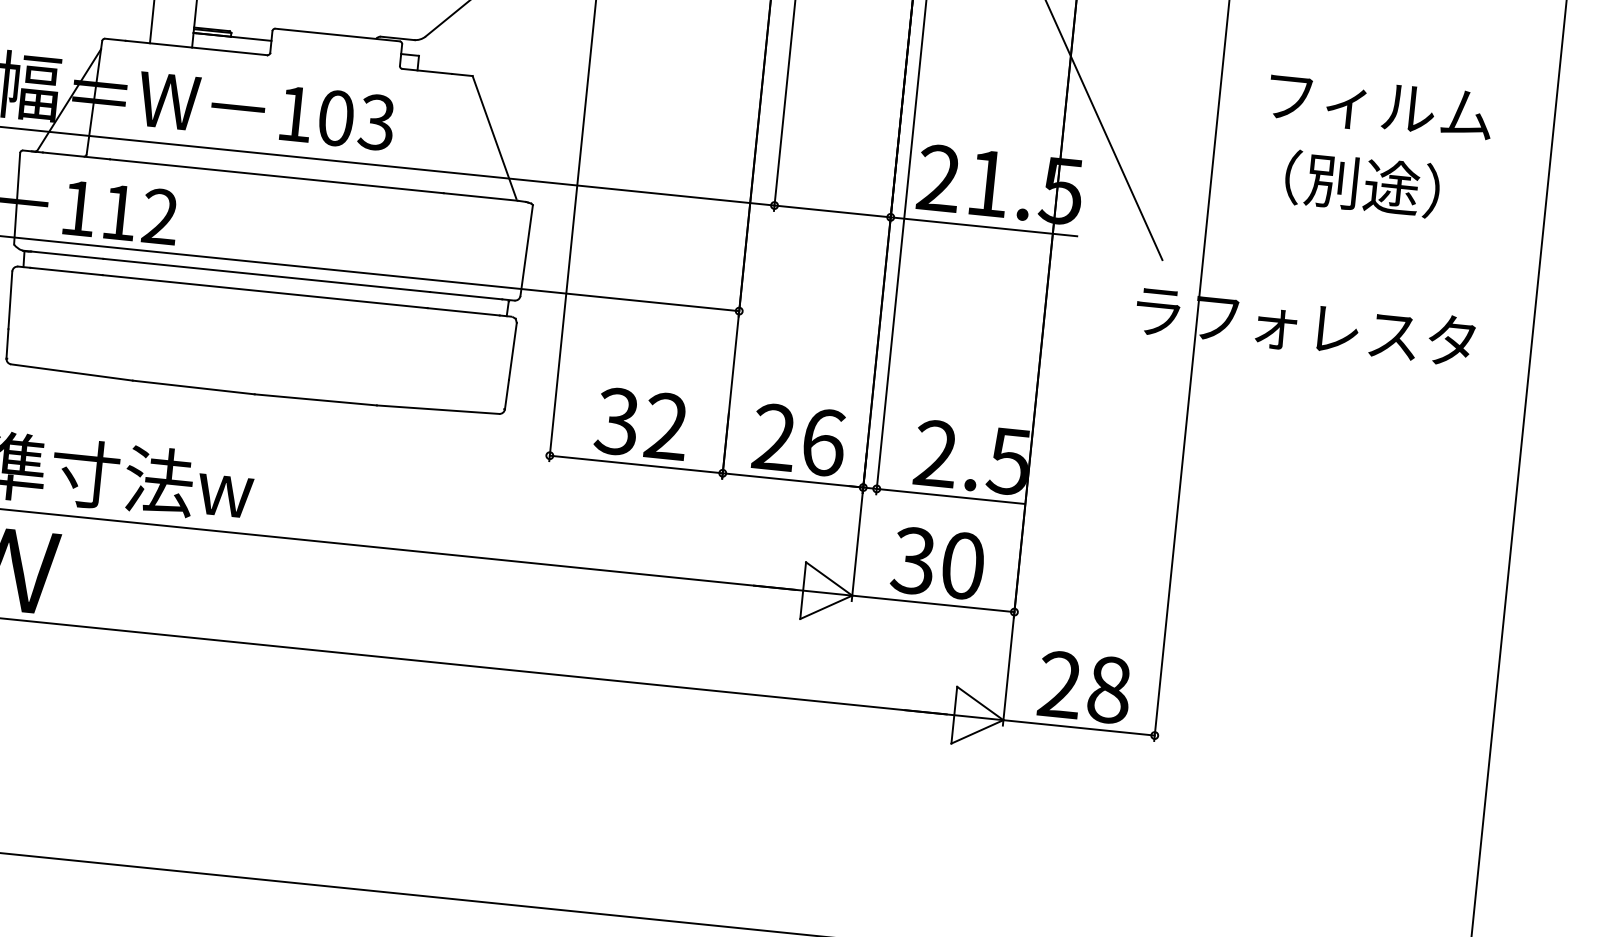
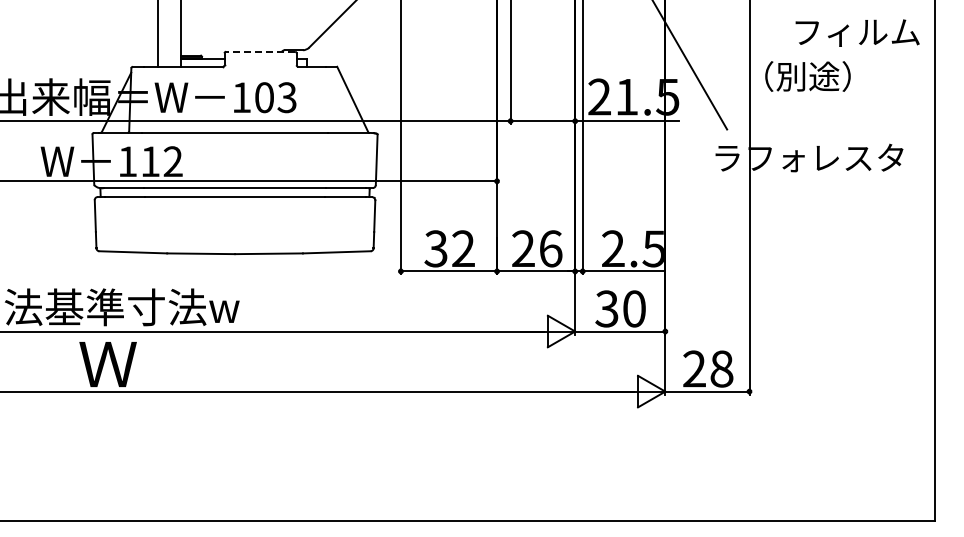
line: (337, 34) -> (260, 51), solid -> dashed
text: (1380, 105) -> (857, 32), moved
text: (1361, 183) -> (807, 76), moved

